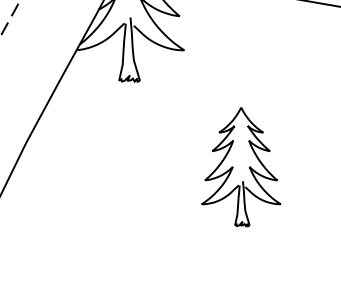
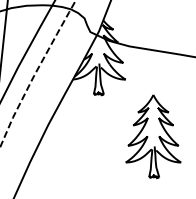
part: (241, 166) -> (153, 136), size x1.43

